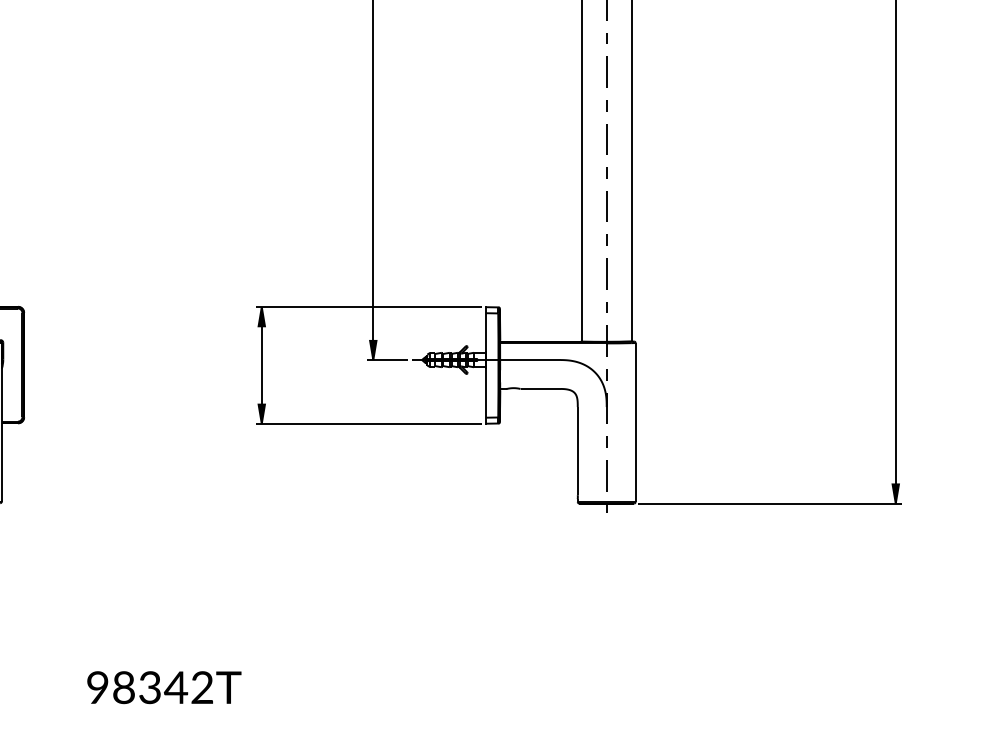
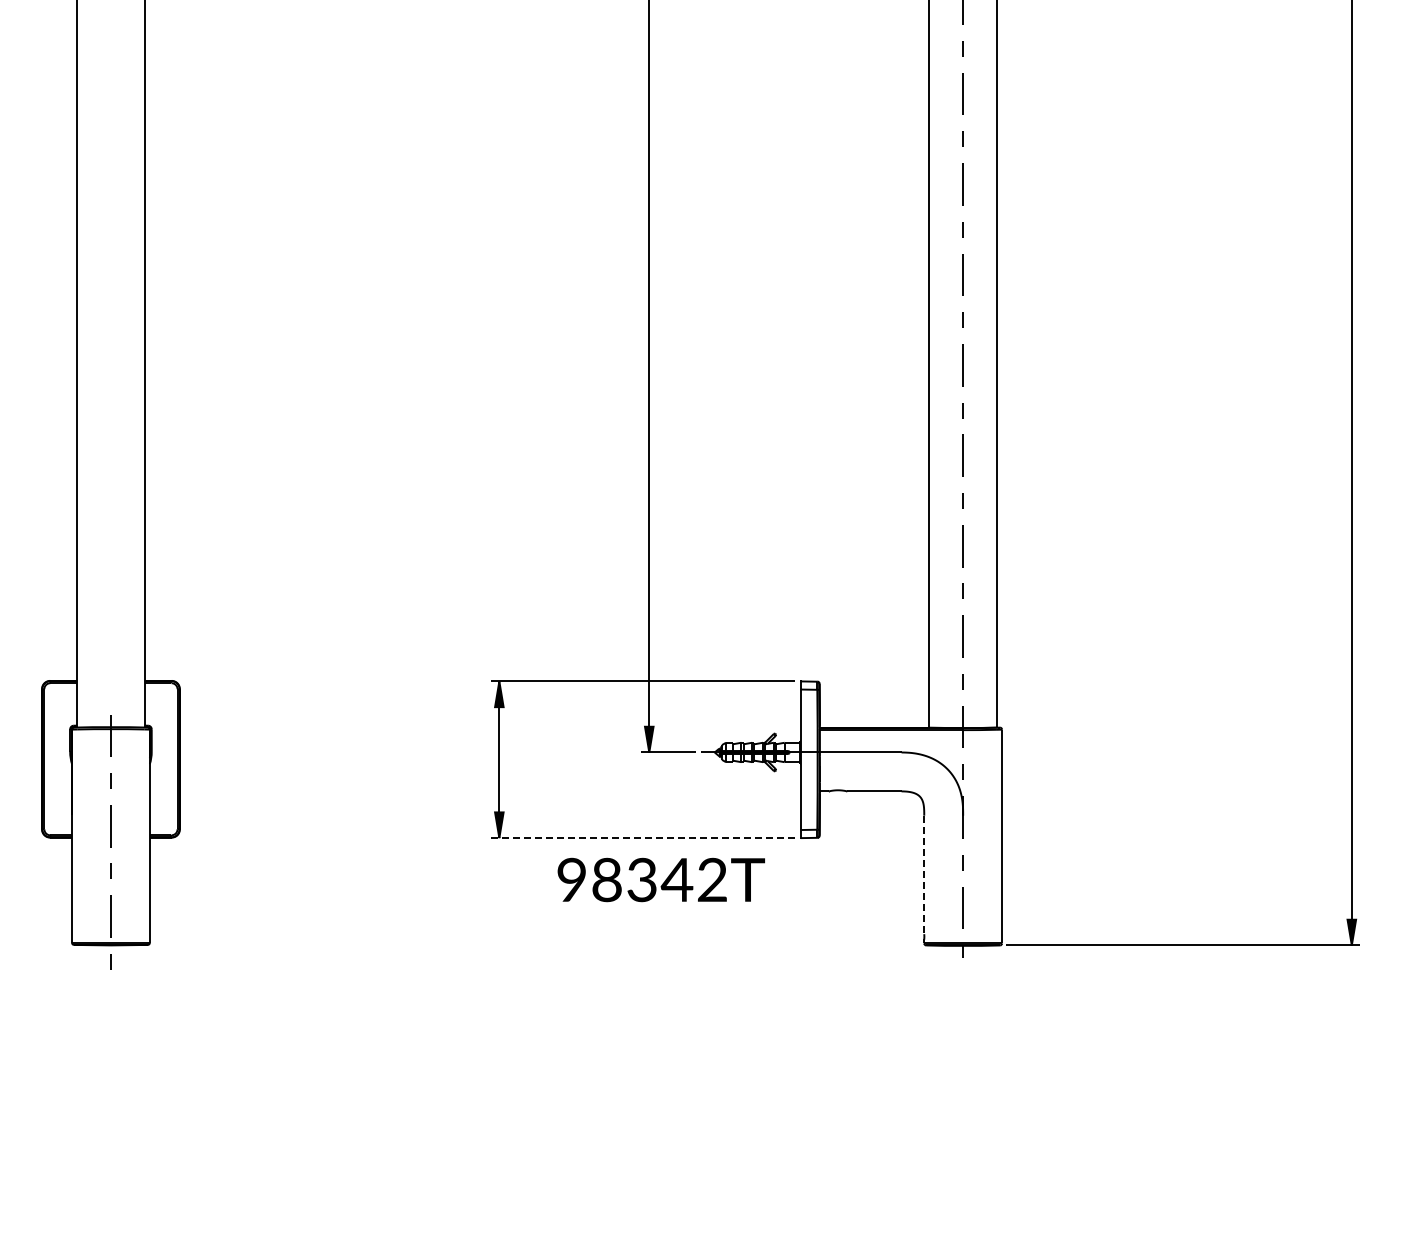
line: (368, 424) -> (643, 838), solid -> dashed
line: (577, 451) -> (924, 875), solid -> dashed
text: (163, 687) -> (660, 879), moved

